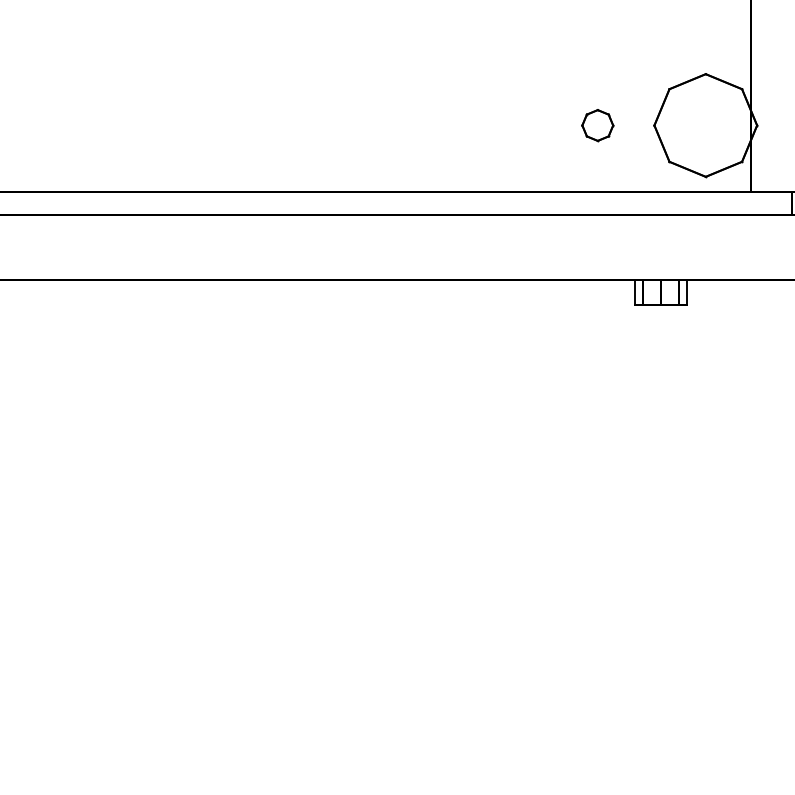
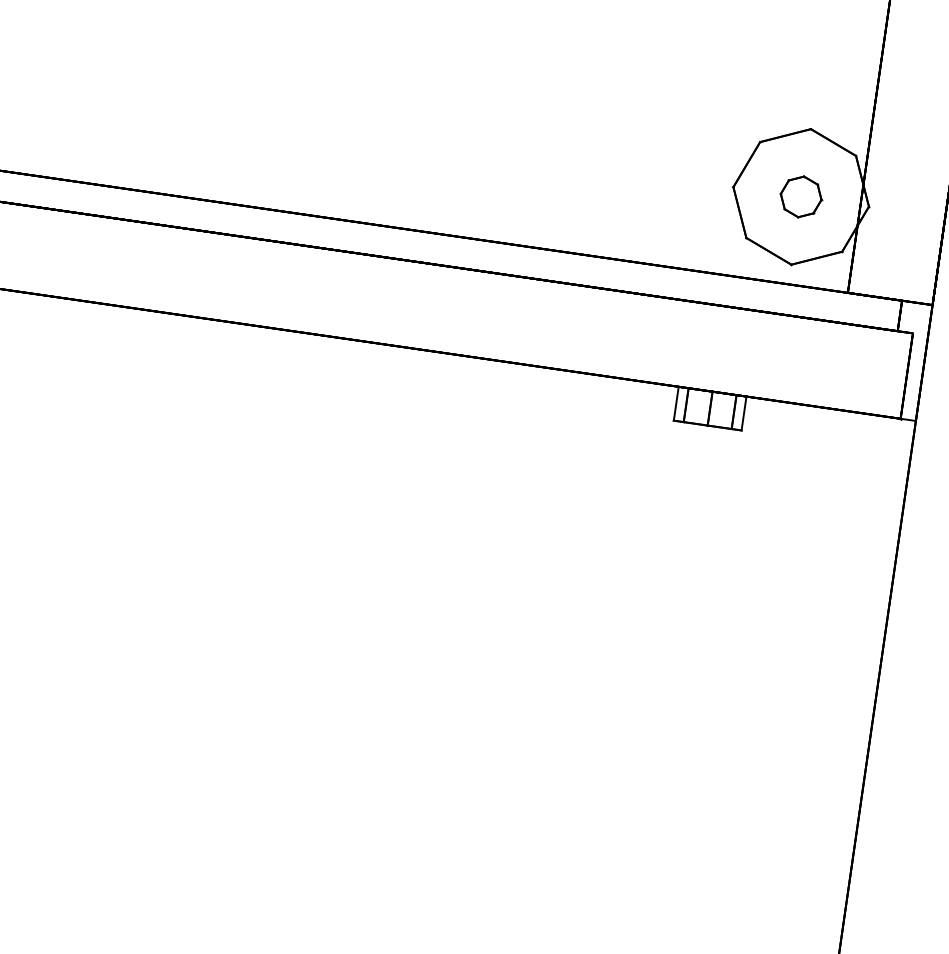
part: (597, 125) -> (800, 196), moved

